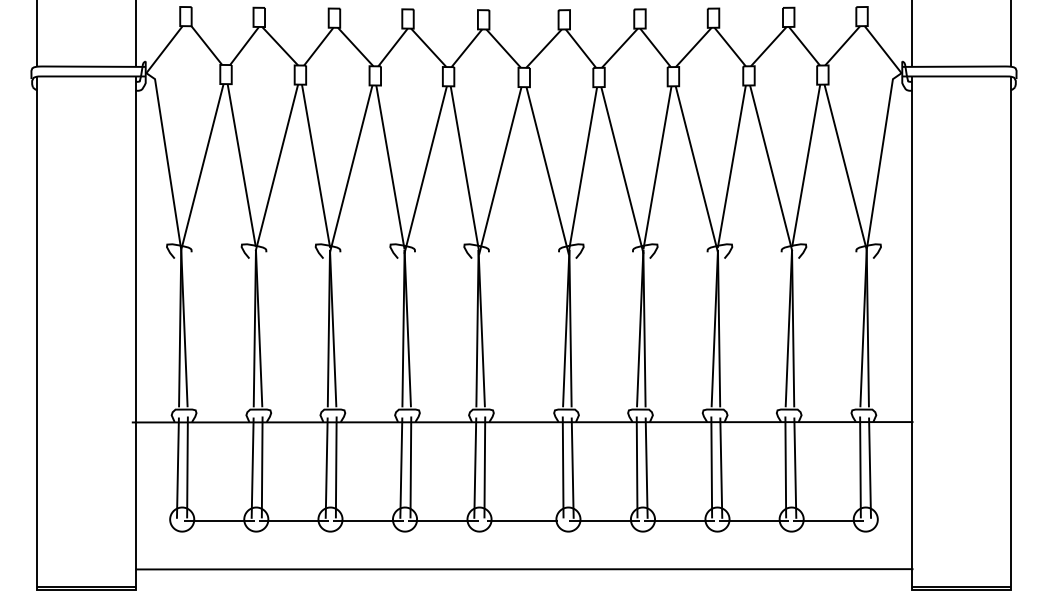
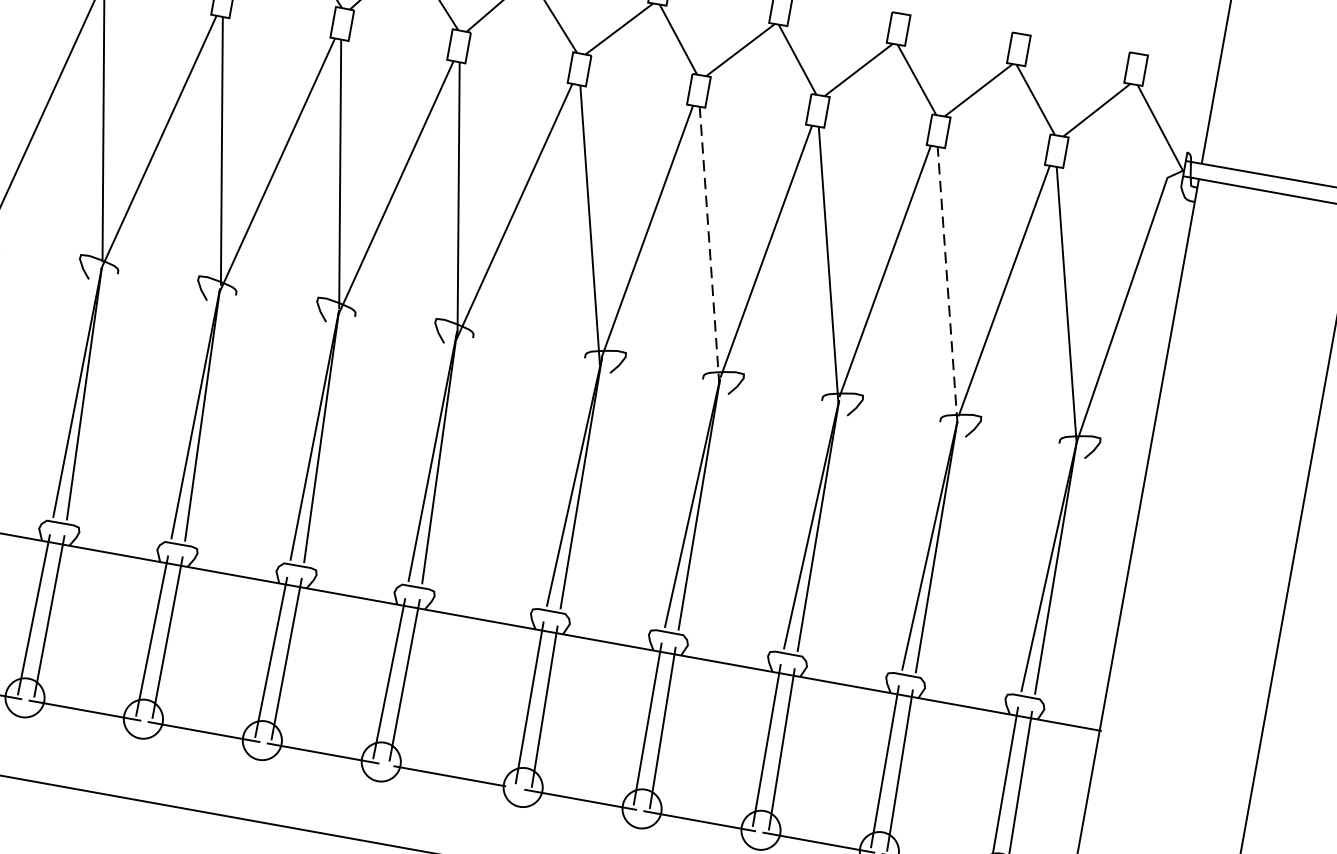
line: (771, 168) -> (948, 285), solid -> dashed
line: (622, 170) -> (709, 245), solid -> dashed

